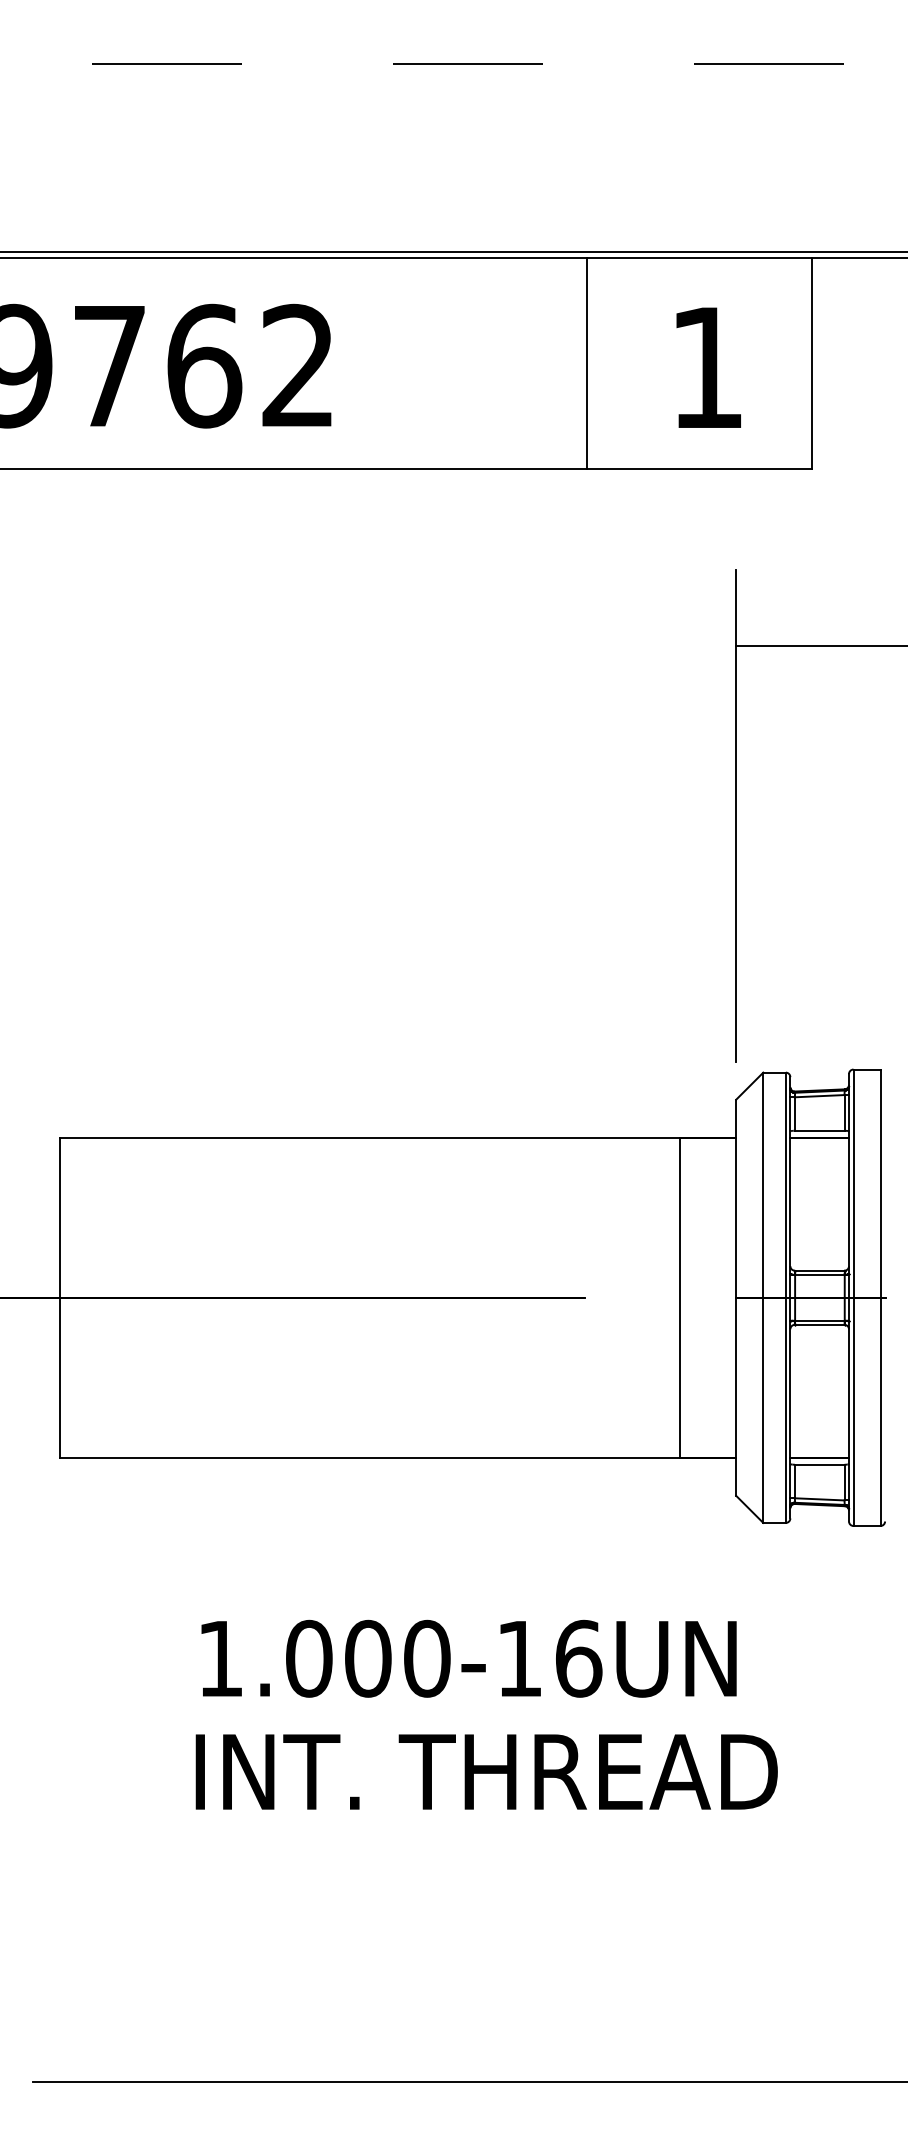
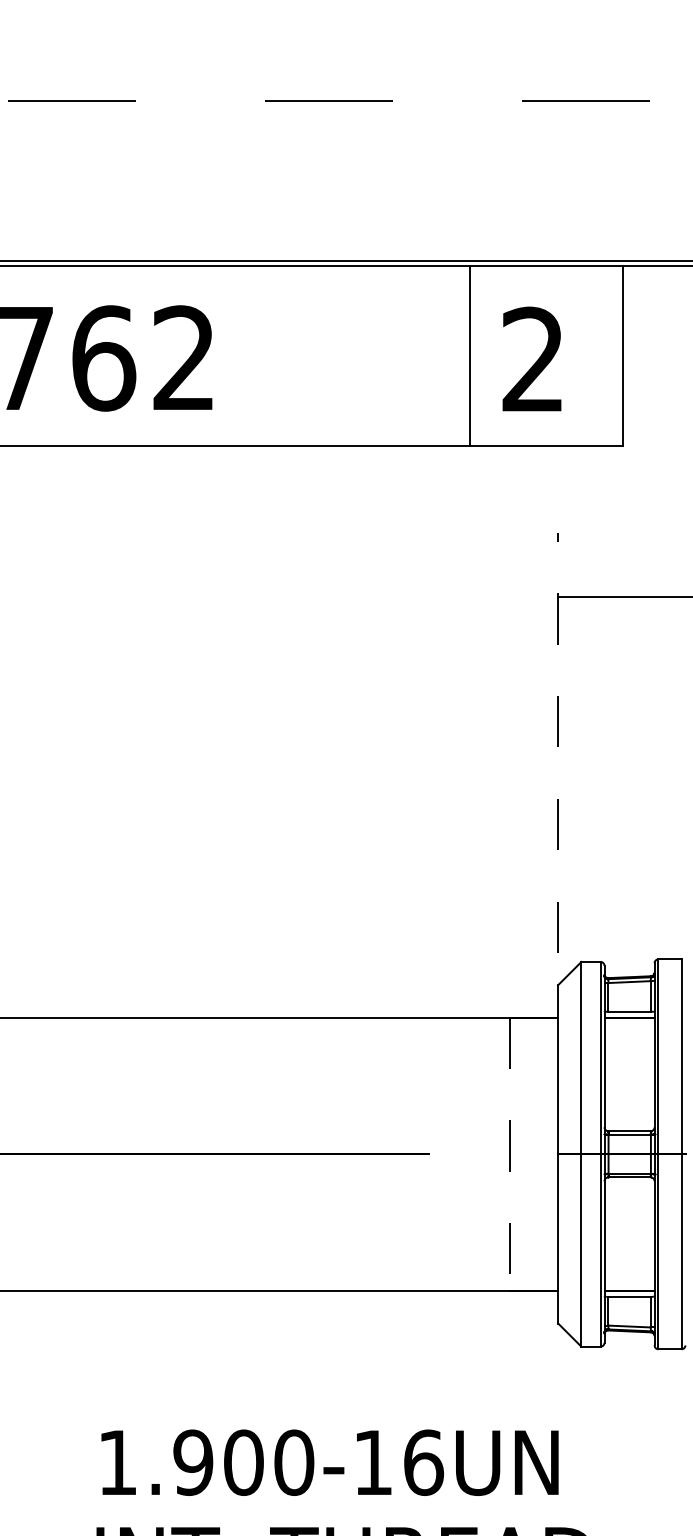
line: (586, 363) -> (469, 356), moved
text: (705, 366) -> (531, 358), 1 -> 2
line: (736, 816) -> (558, 743), solid -> dashed
line: (679, 1298) -> (509, 1154), solid -> dashed
text: (308, 1658) -> (192, 1462), 1.000-16UN -> 1.900-16UN

